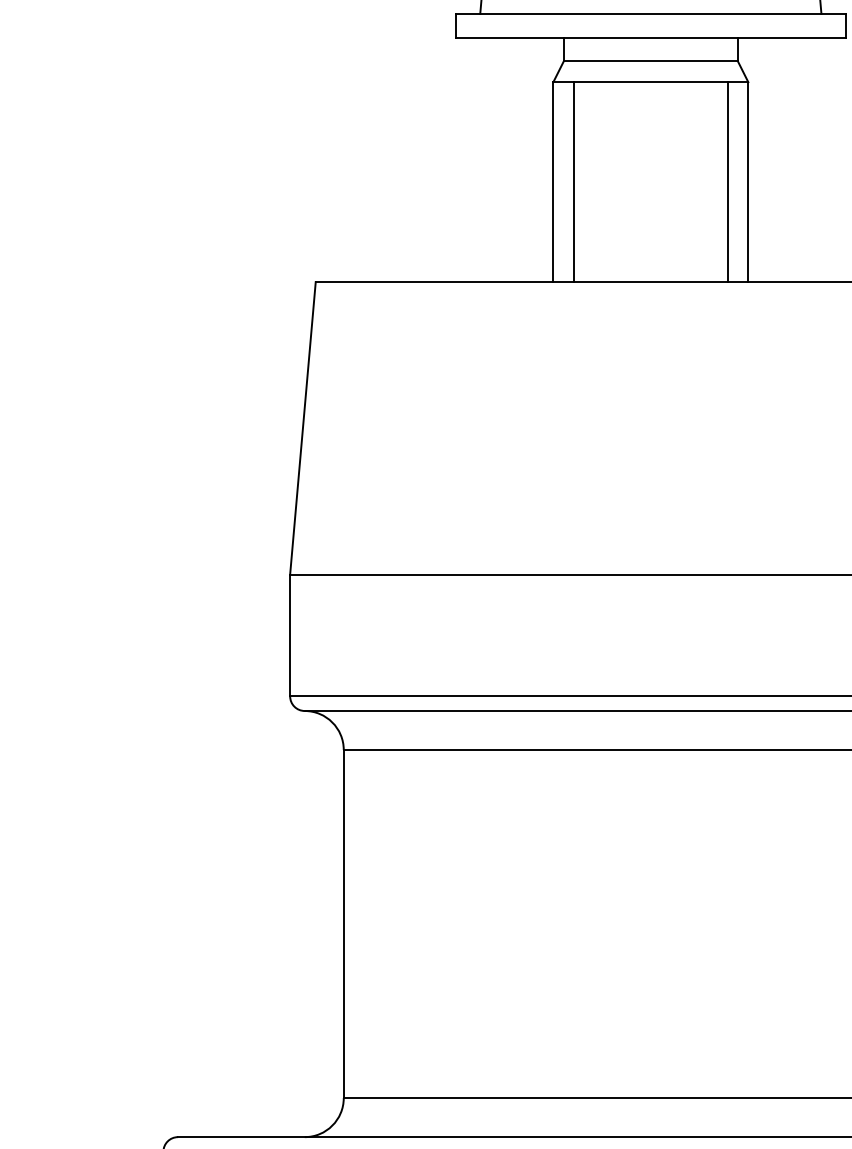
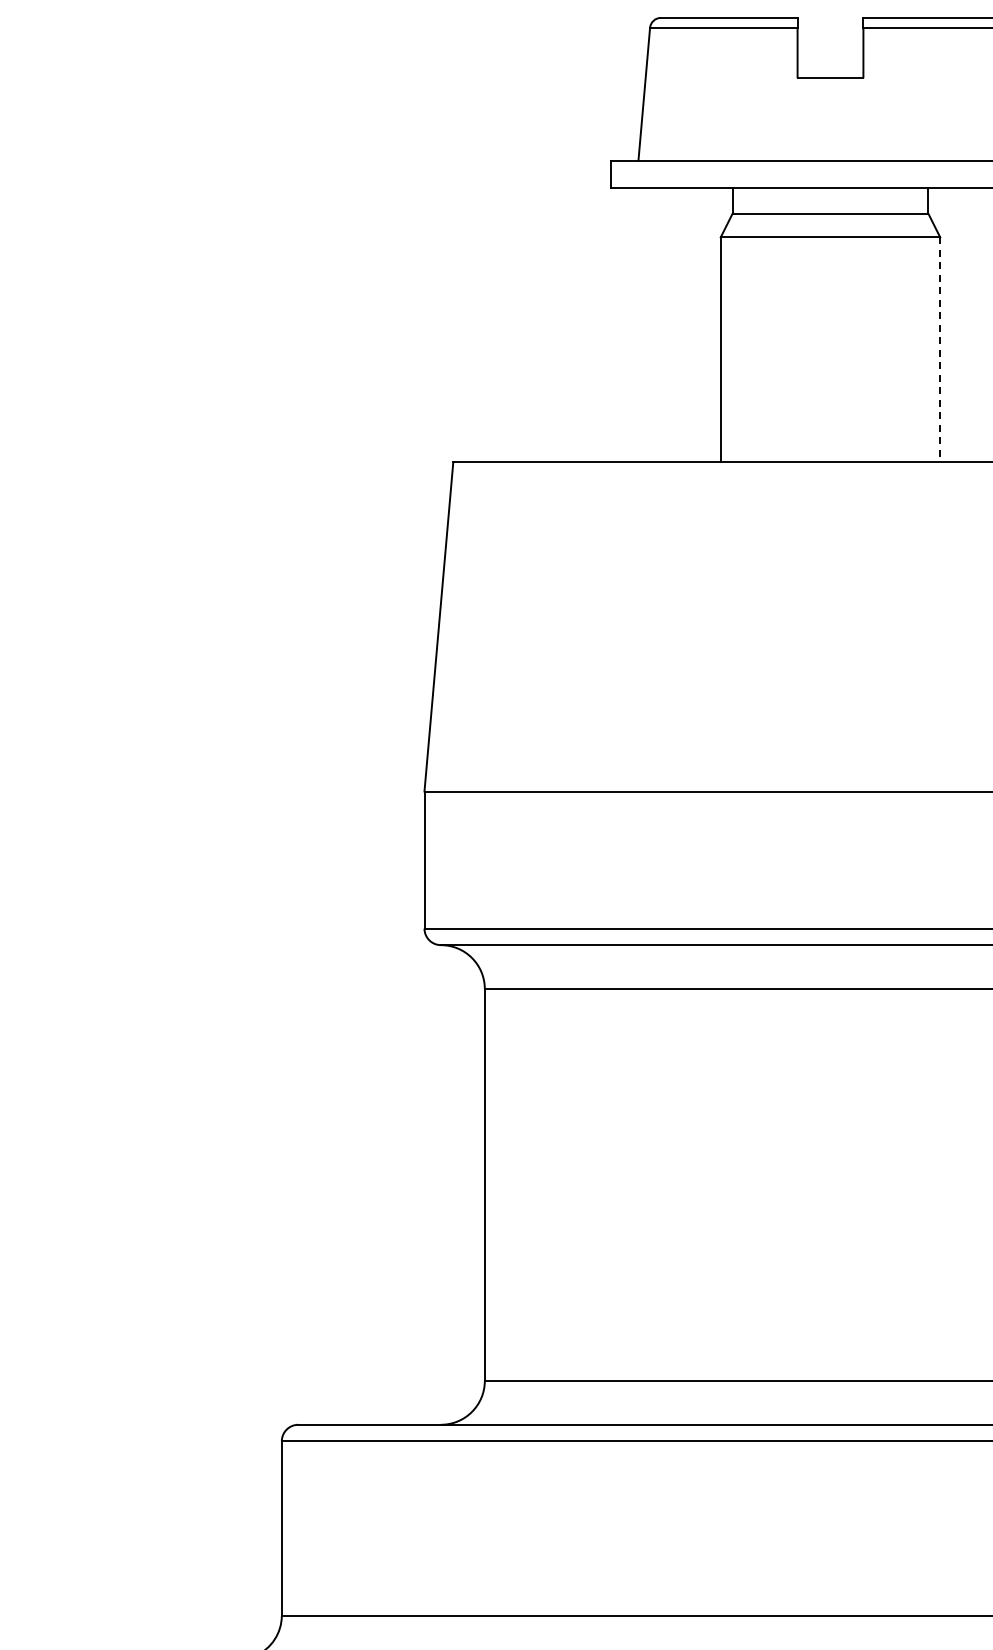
line: (573, 181) -> (743, 349), removed
line: (728, 181) -> (917, 349), removed
line: (748, 182) -> (940, 350), solid -> dashed

